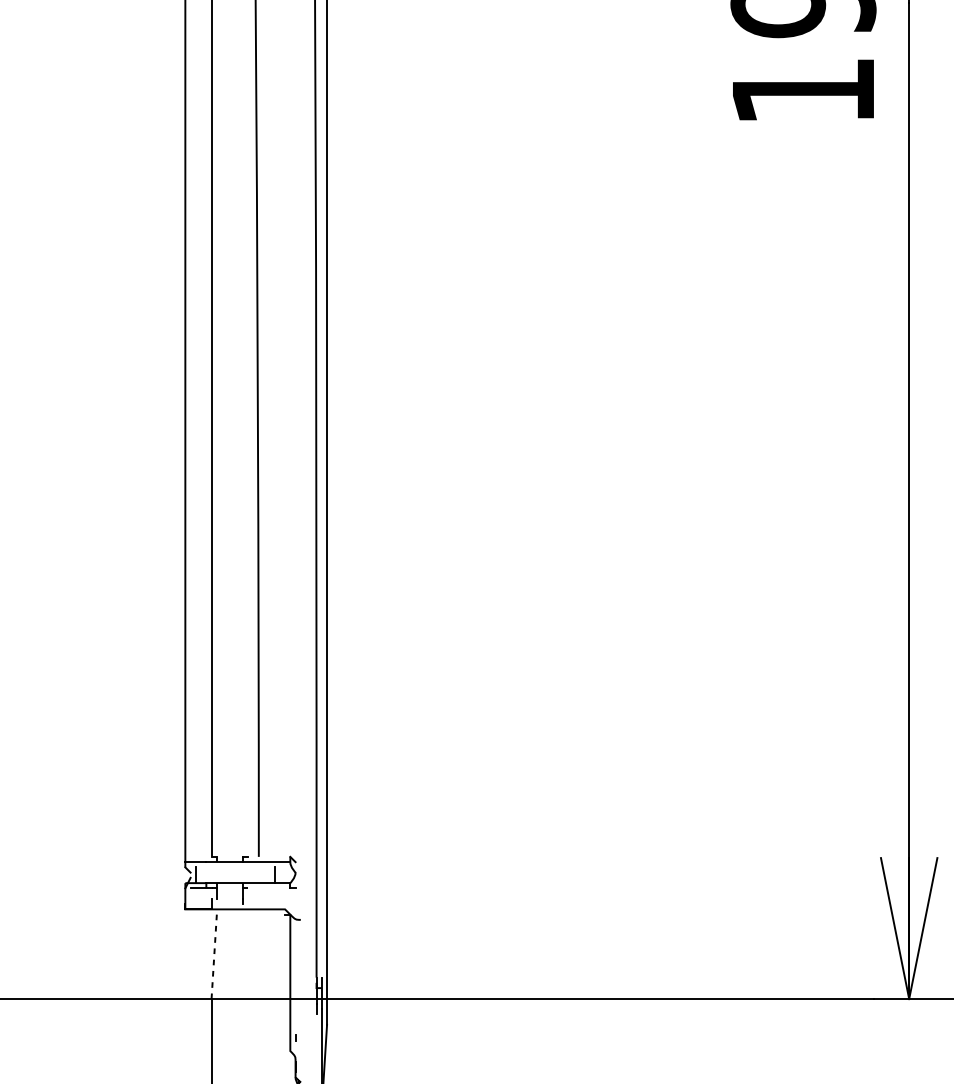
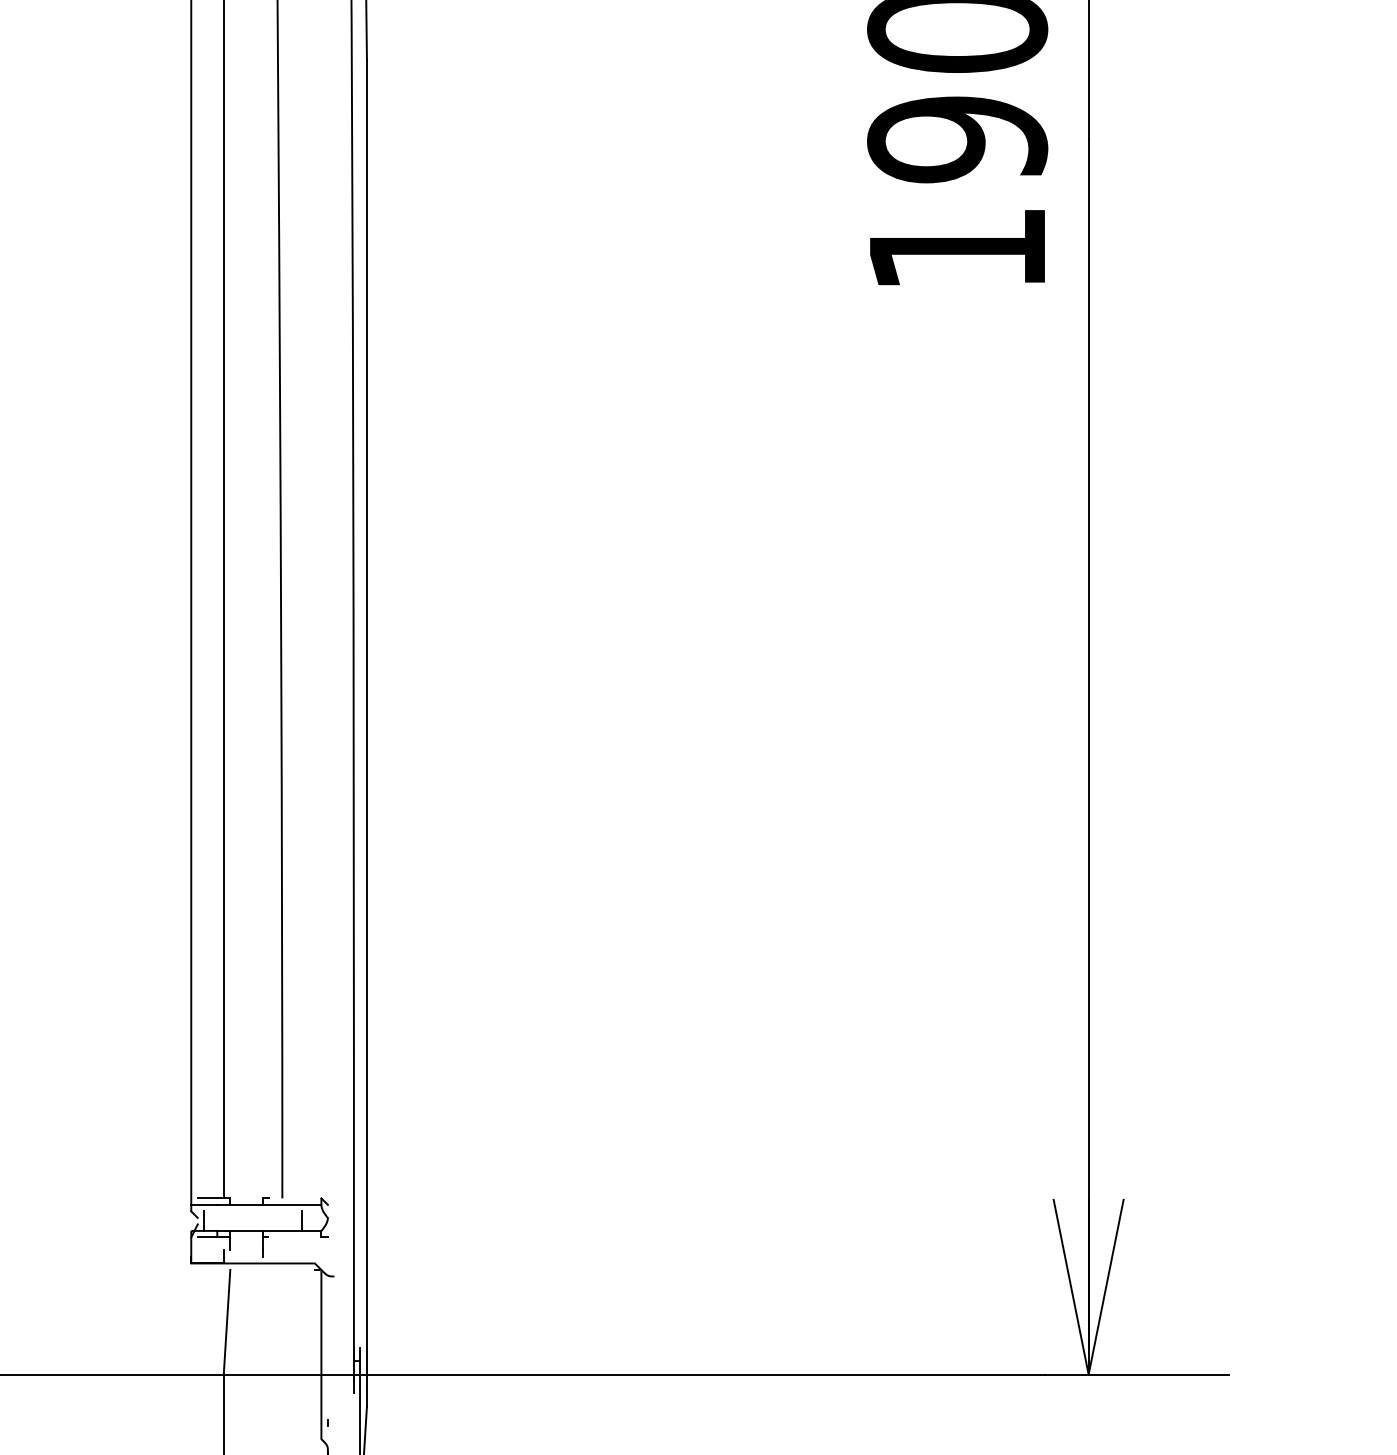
line: (200, 856) -> (210, 1198), added
line: (214, 957) -> (227, 1322), dashed -> solid

